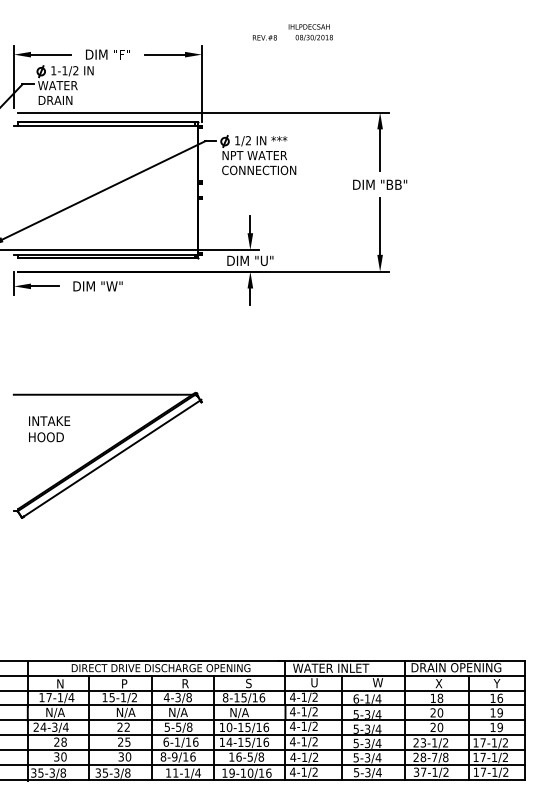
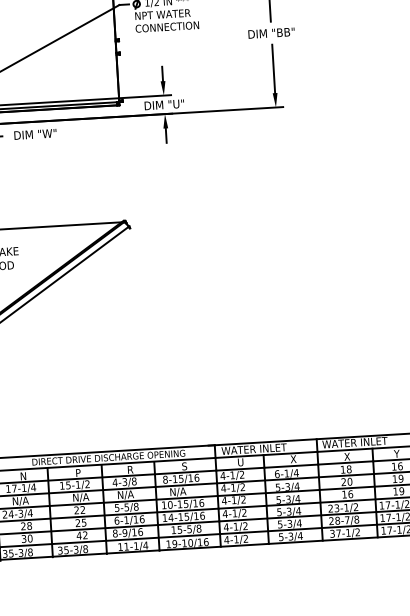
text: (456, 667) -> (361, 442), DRAIN OPENING -> WATER INLET
text: (377, 682) -> (294, 459), W -> X
text: (436, 726) -> (347, 493), 20 -> 16
text: (124, 756) -> (81, 535), 30 -> 42
text: (238, 756) -> (179, 529), 16-5/8 -> 15-5/8

